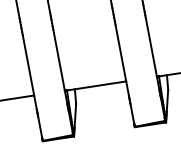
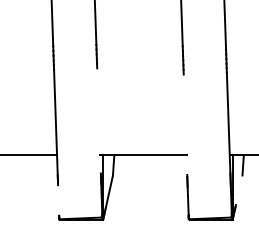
line: (122, 59) -> (185, 124), removed
line: (59, 66) -> (98, 120), removed
line: (166, 100) -> (238, 190), removed
line: (40, 127) -> (58, 200), removed

